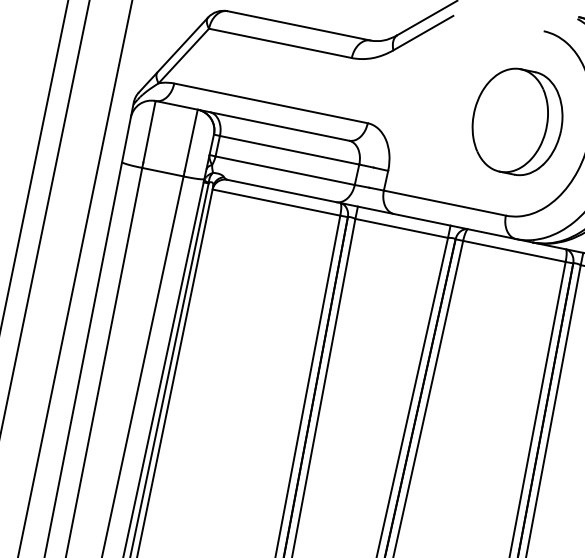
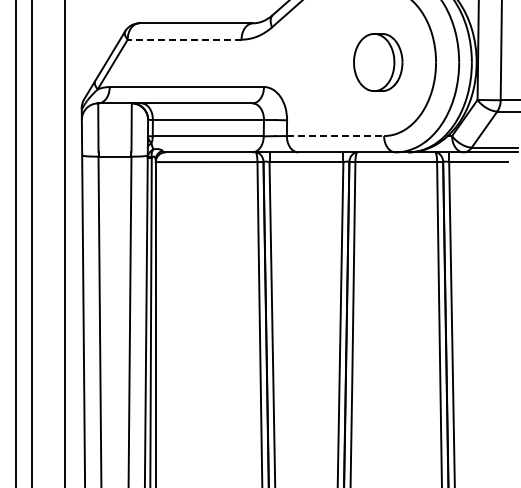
line: (280, 43) -> (184, 39), solid -> dashed
part: (516, 121) -> (377, 62), size x0.7
line: (444, 203) -> (335, 136), solid -> dashed

